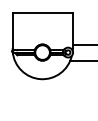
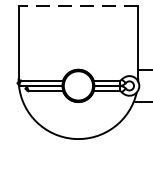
line: (42, 12) -> (78, 5), solid -> dashed

